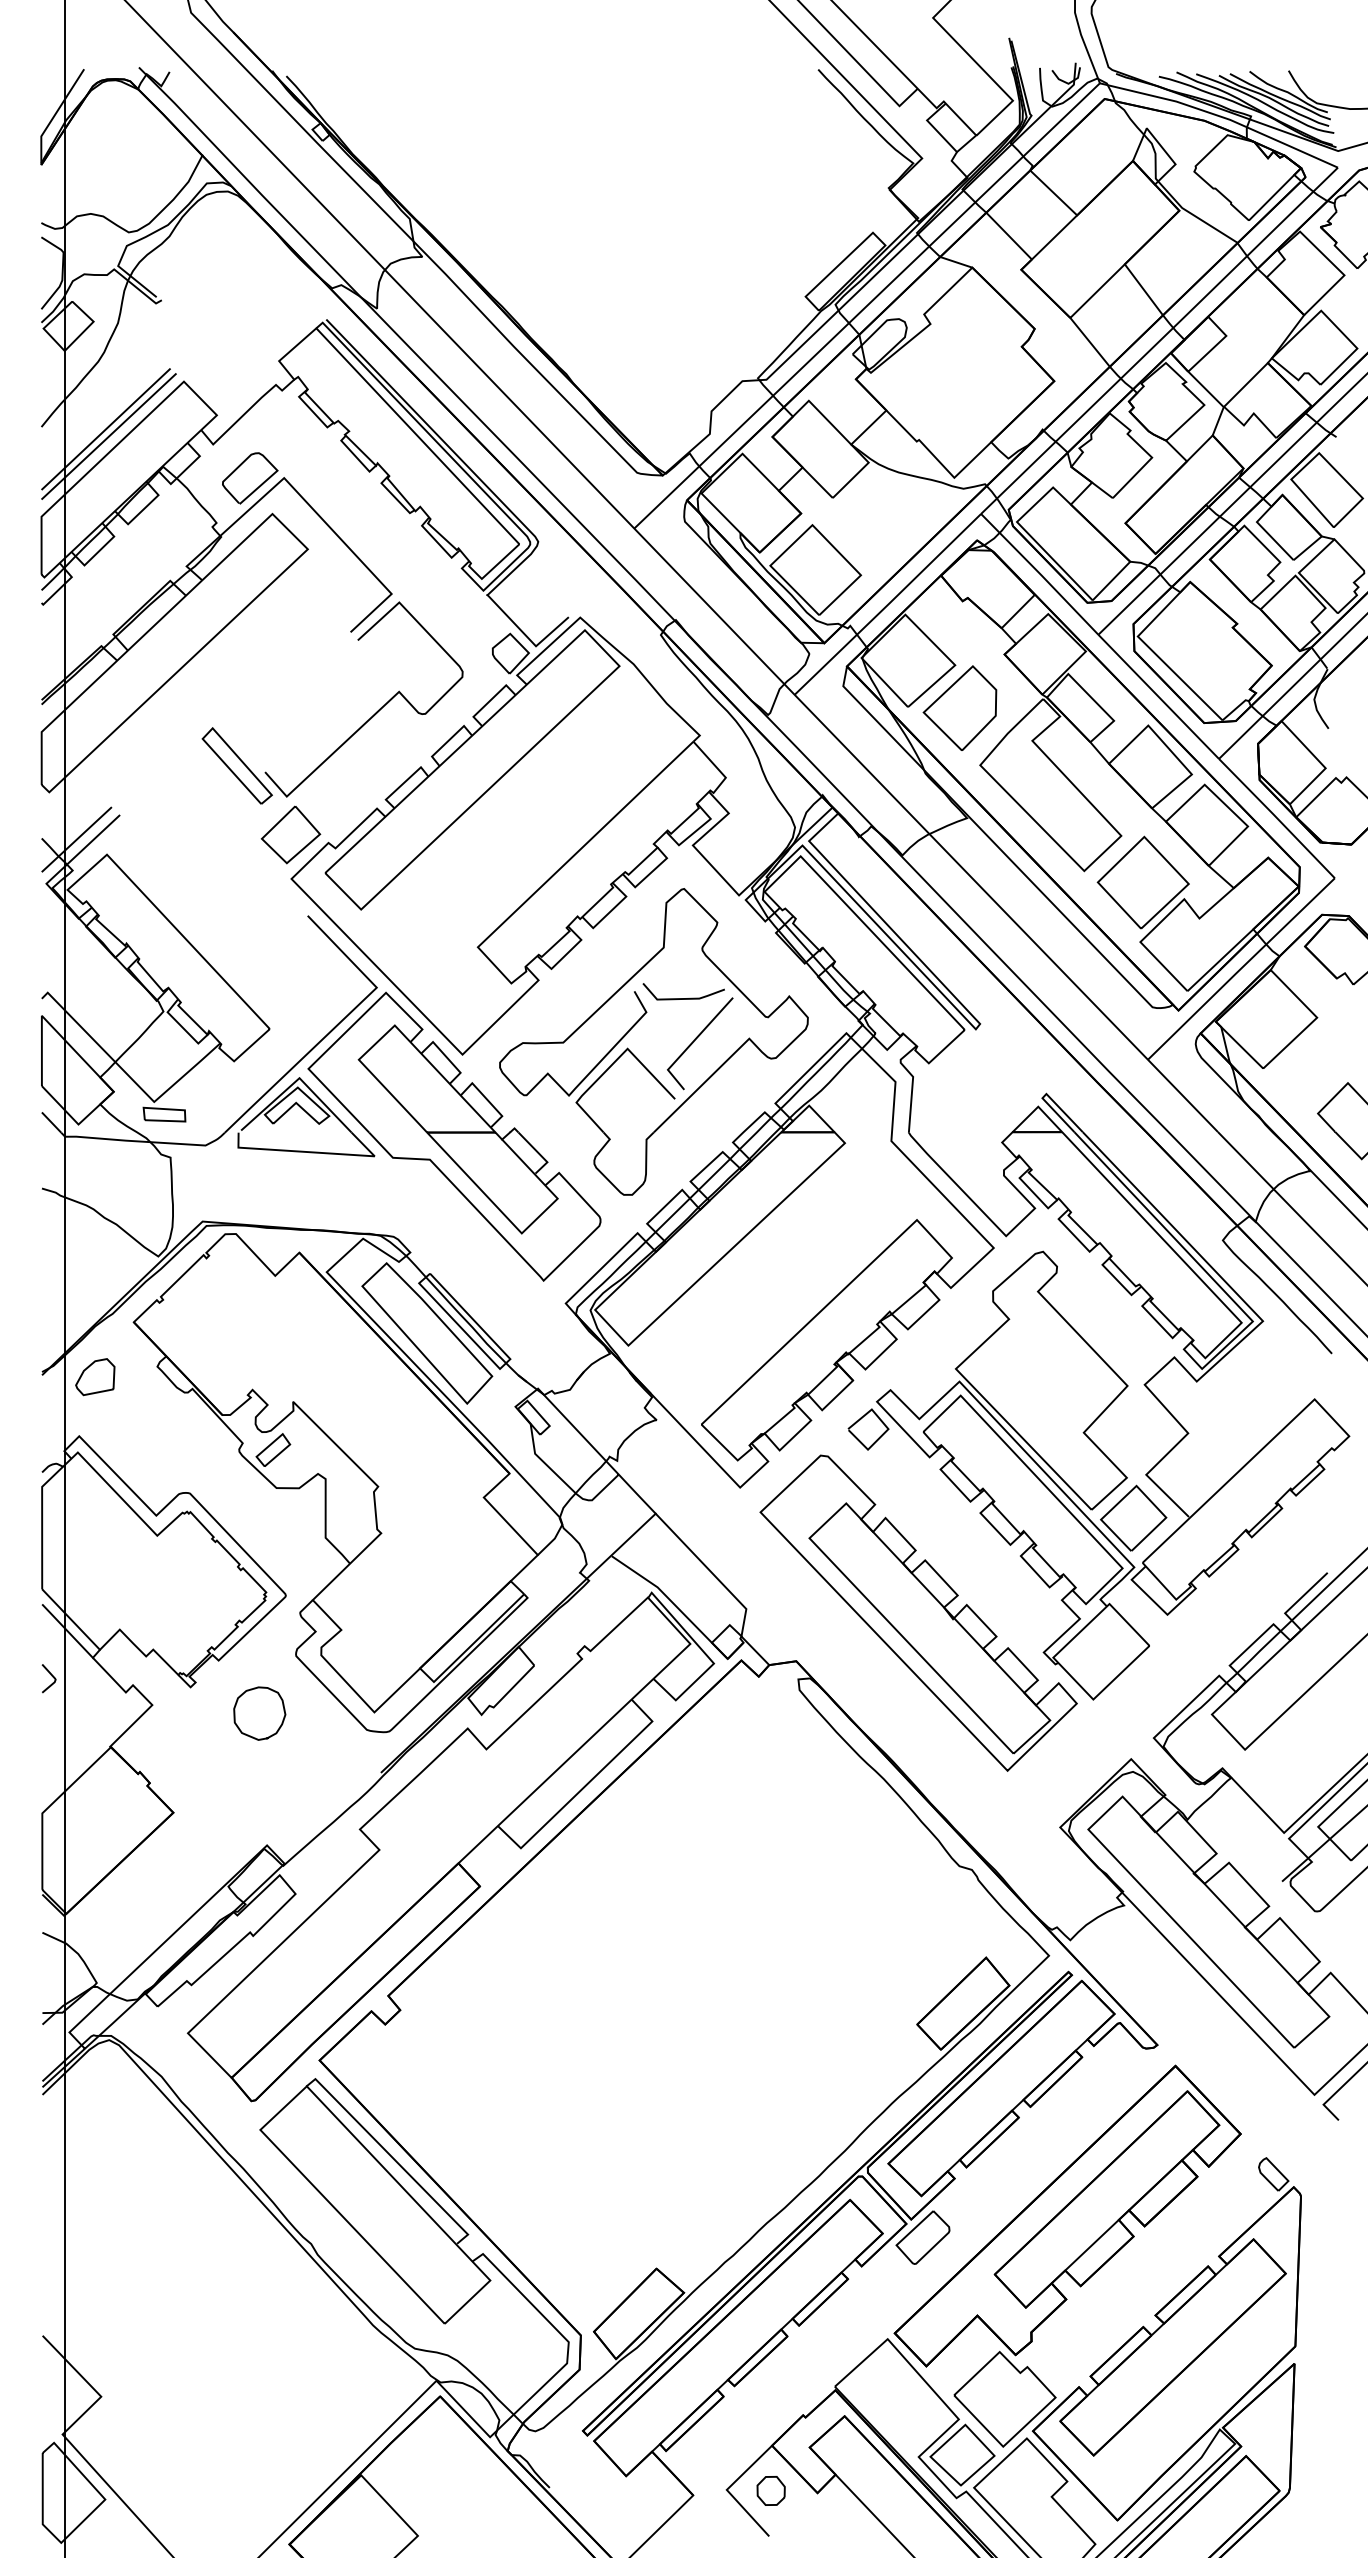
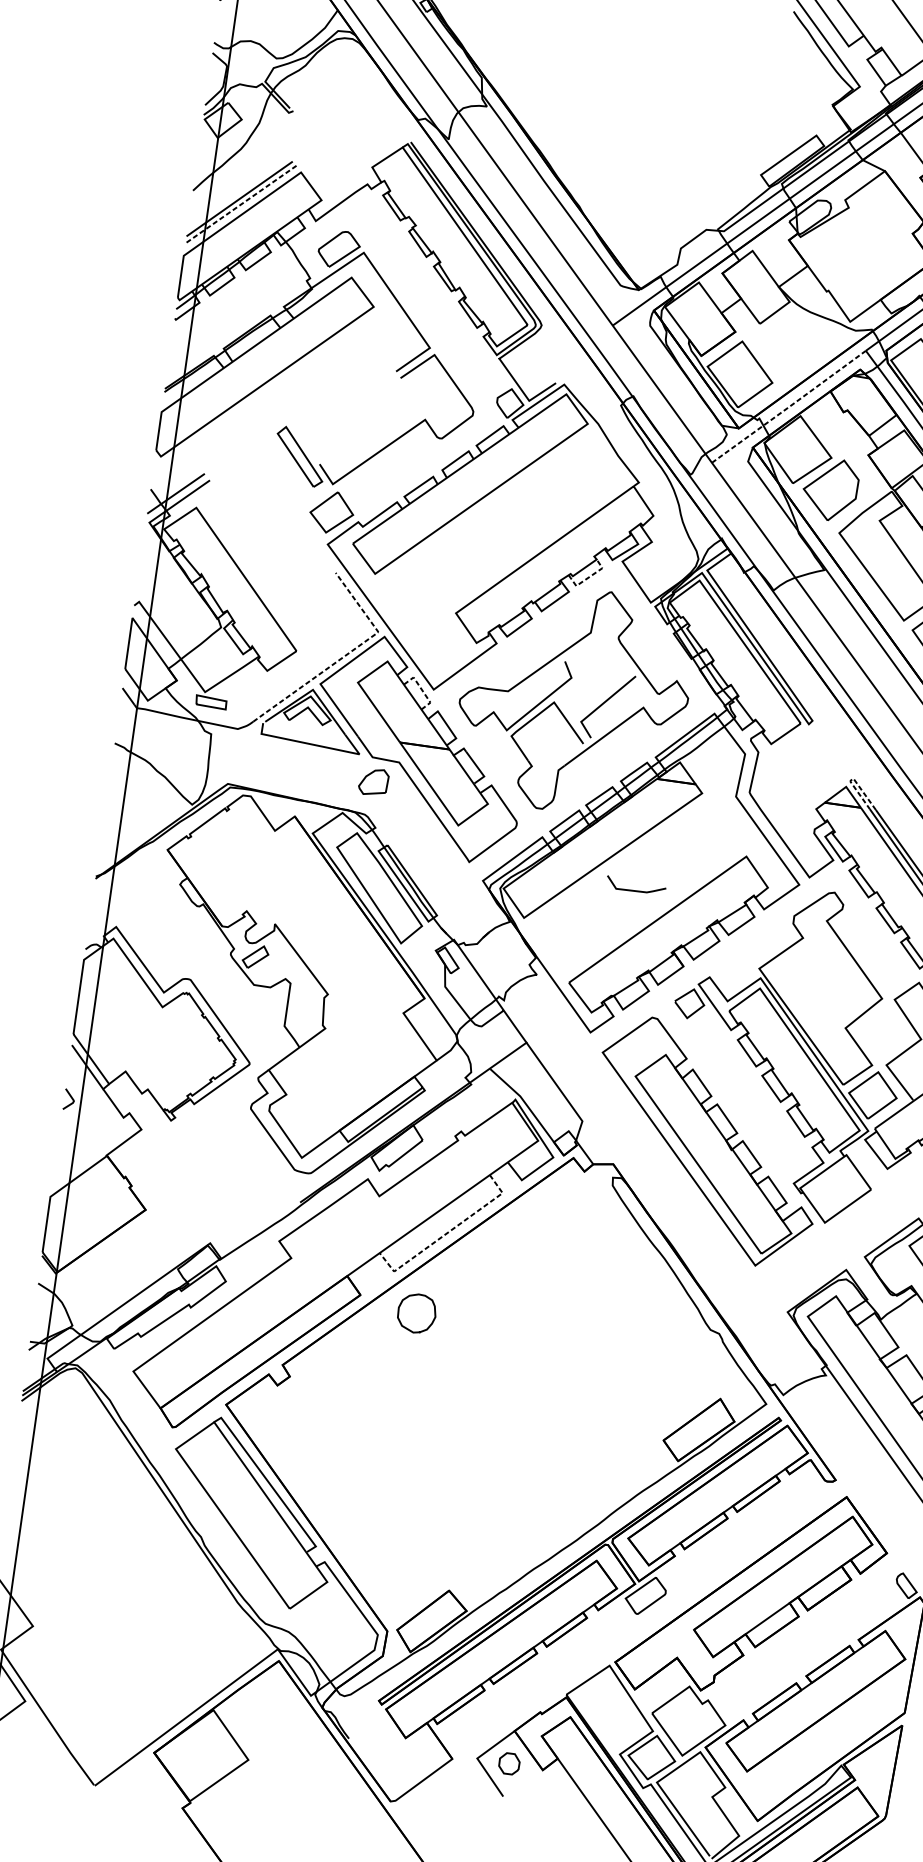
line: (108, 436) -> (240, 204), solid -> dashed
line: (888, 603) -> (789, 406), solid -> dashed
line: (649, 874) -> (588, 578), solid -> dashed
line: (683, 998) -> (635, 890), moved
line: (337, 1025) -> (346, 655), solid -> dashed
line: (446, 1056) -> (421, 689), solid -> dashed
line: (1046, 1093) -> (853, 778), solid -> dashed
part: (95, 1377) -> (373, 782), moved
curve: (280, 1724) -> (430, 1323), moved
line: (585, 1785) -> (447, 1232), solid -> dashed

